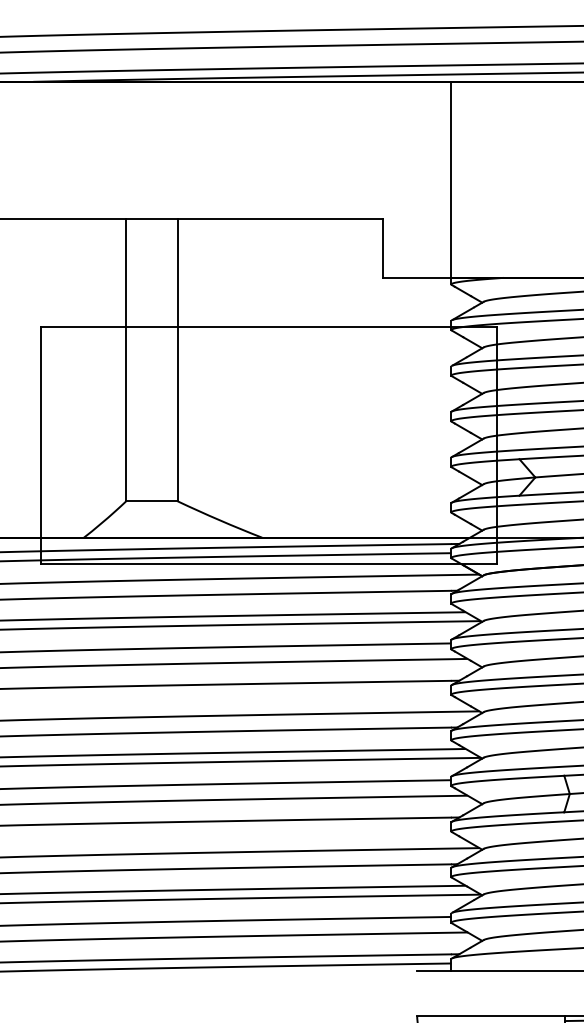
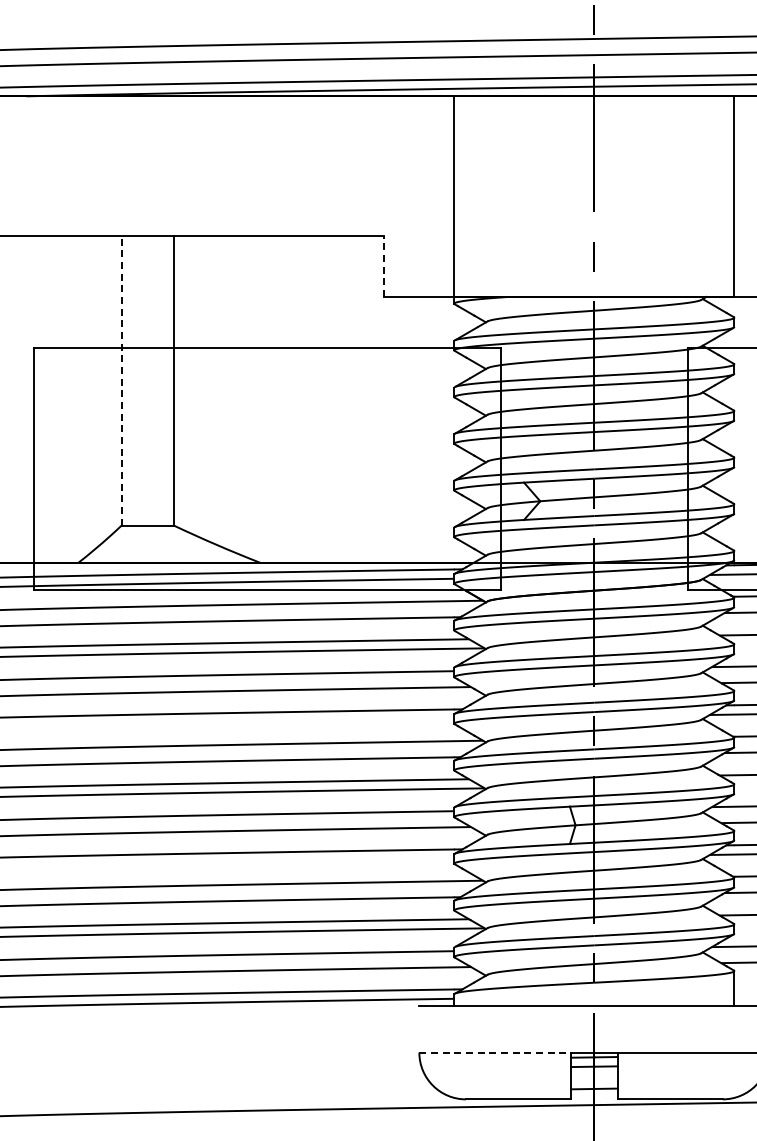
line: (383, 248) -> (384, 266), solid -> dashed
line: (126, 360) -> (121, 381), solid -> dashed
line: (491, 1015) -> (495, 1052), solid -> dashed

